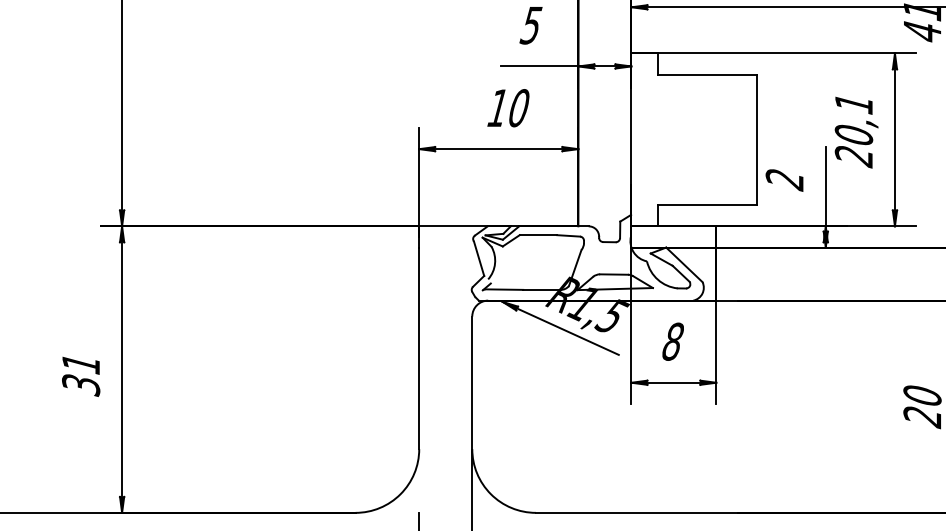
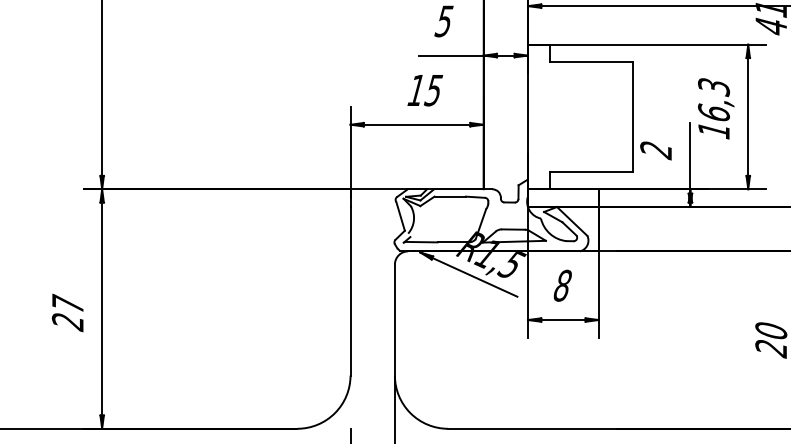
text: (518, 108) -> (433, 90), 10 -> 15
text: (854, 130) -> (714, 109), 20,1 -> 16,3
text: (80, 373) -> (67, 312), 31 -> 27

